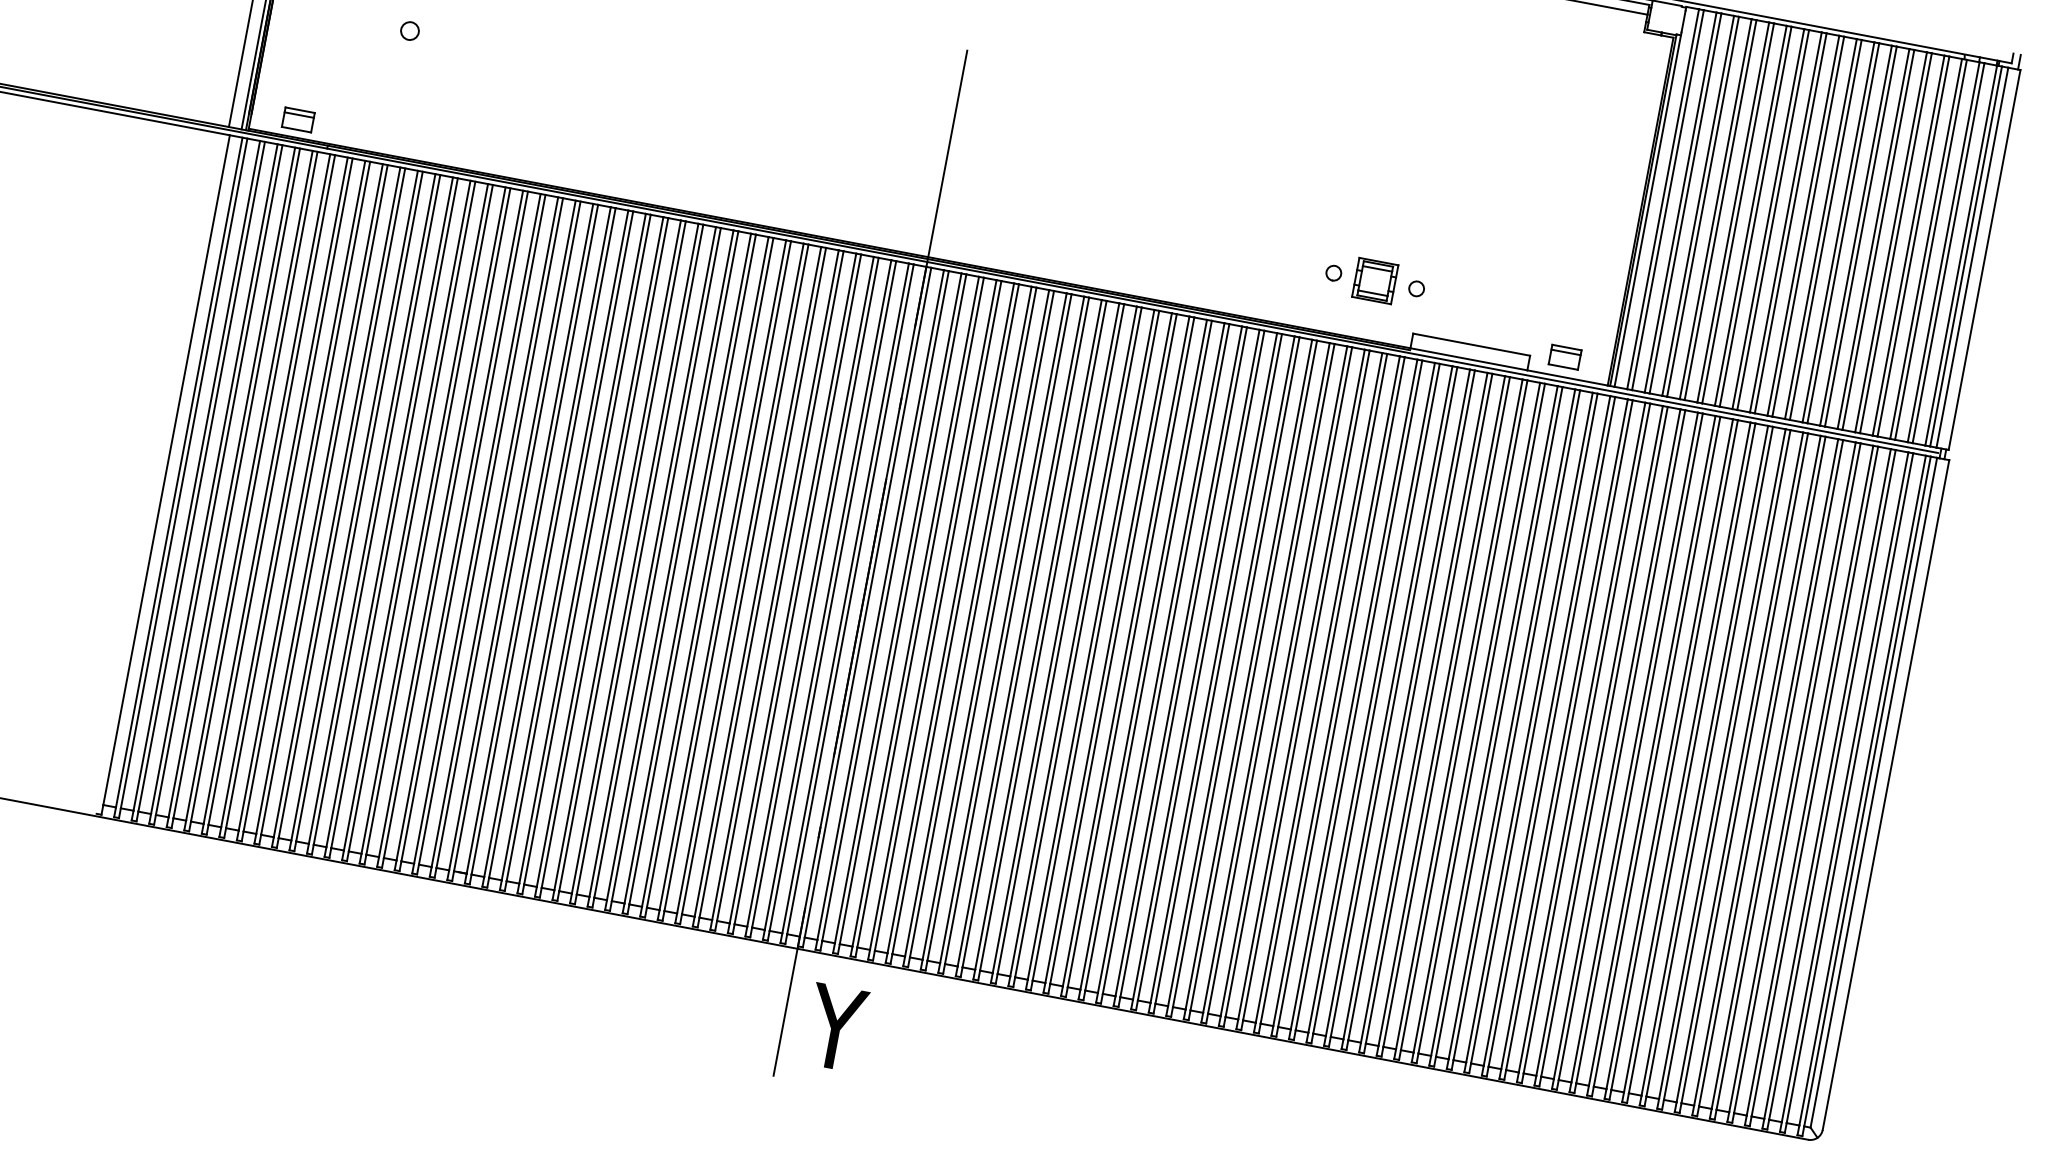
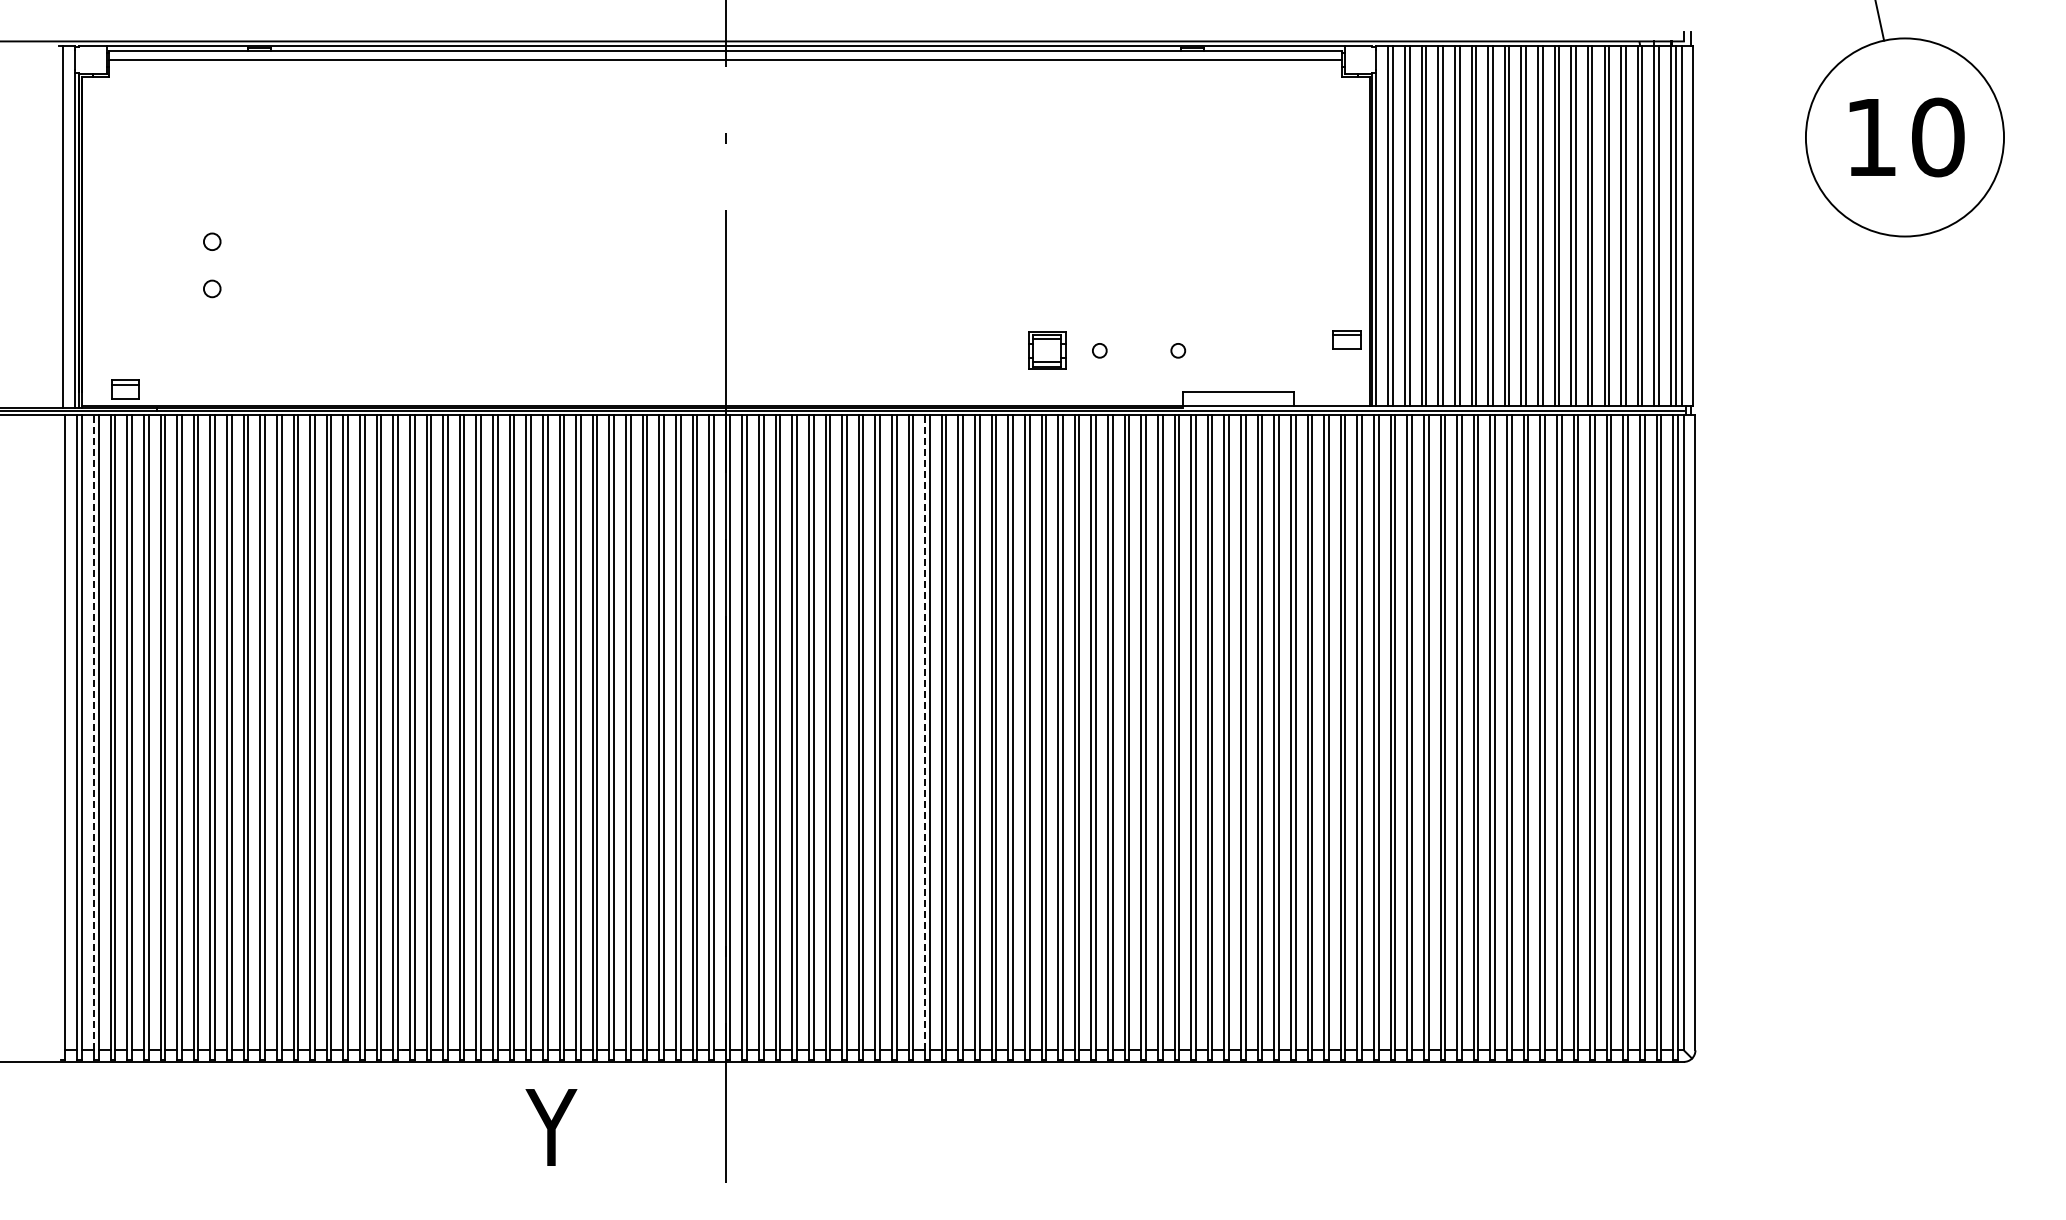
part: (1375, 280) -> (1047, 350), moved
part: (1564, 356) -> (1346, 339), moved
line: (197, 475) -> (94, 732), solid -> dashed
line: (1073, 641) -> (925, 732), solid -> dashed
text: (835, 1027) -> (551, 1127), moved

